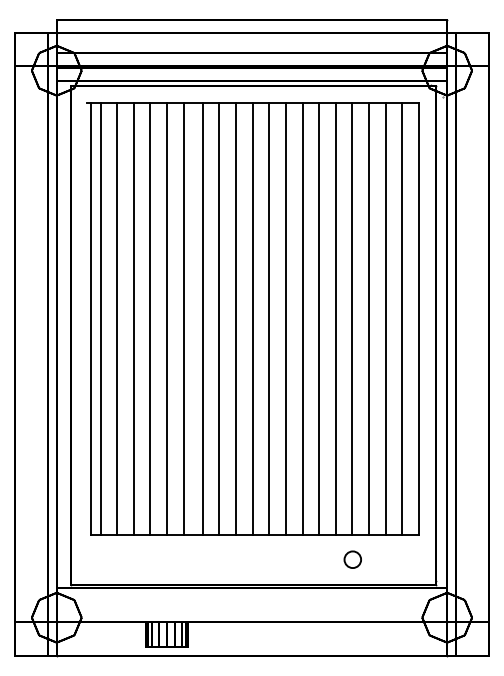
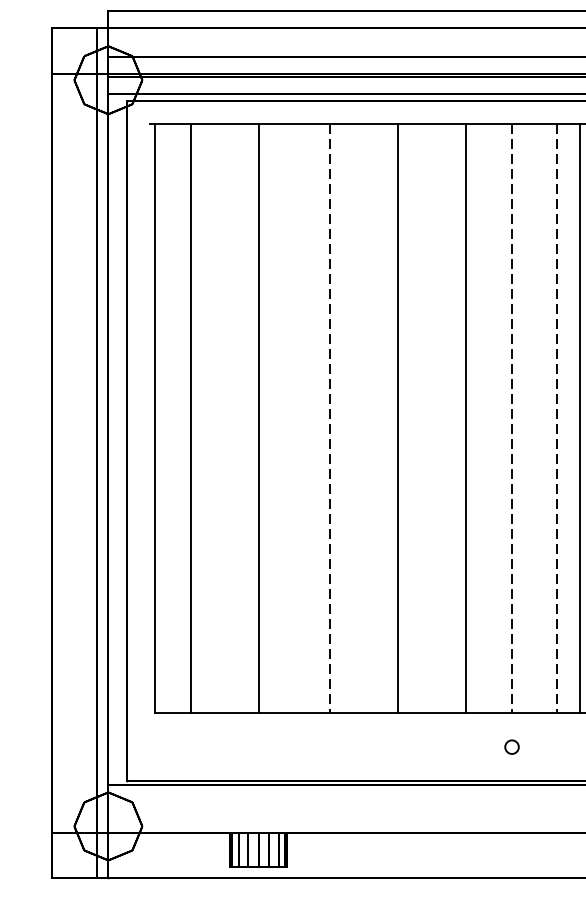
line: (100, 318) -> (168, 418), removed
line: (133, 318) -> (213, 418), removed
line: (150, 318) -> (236, 418), removed
line: (183, 318) -> (281, 418), removed
line: (202, 318) -> (307, 418), removed
line: (219, 318) -> (330, 418), solid -> dashed
line: (236, 318) -> (353, 418), removed
line: (252, 318) -> (375, 418), removed
line: (285, 318) -> (420, 418), removed
line: (302, 318) -> (443, 418), removed
line: (335, 318) -> (488, 418), removed
line: (352, 318) -> (511, 418), solid -> dashed
line: (368, 318) -> (533, 418), removed
line: (385, 318) -> (556, 418), solid -> dashed
circle: (352, 559) -> (511, 746), size x0.6

